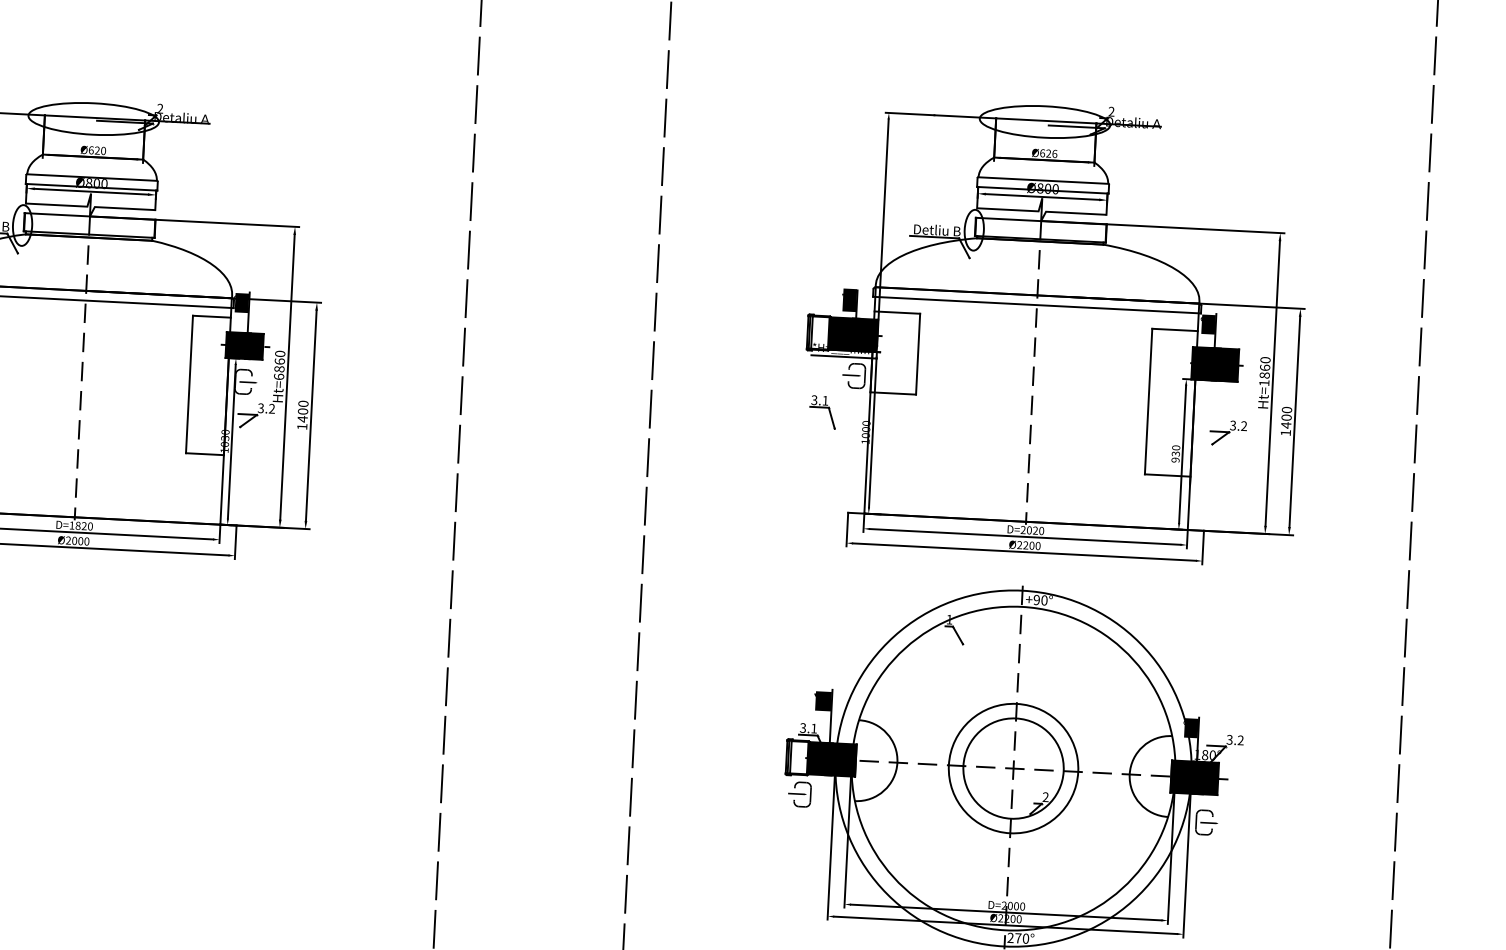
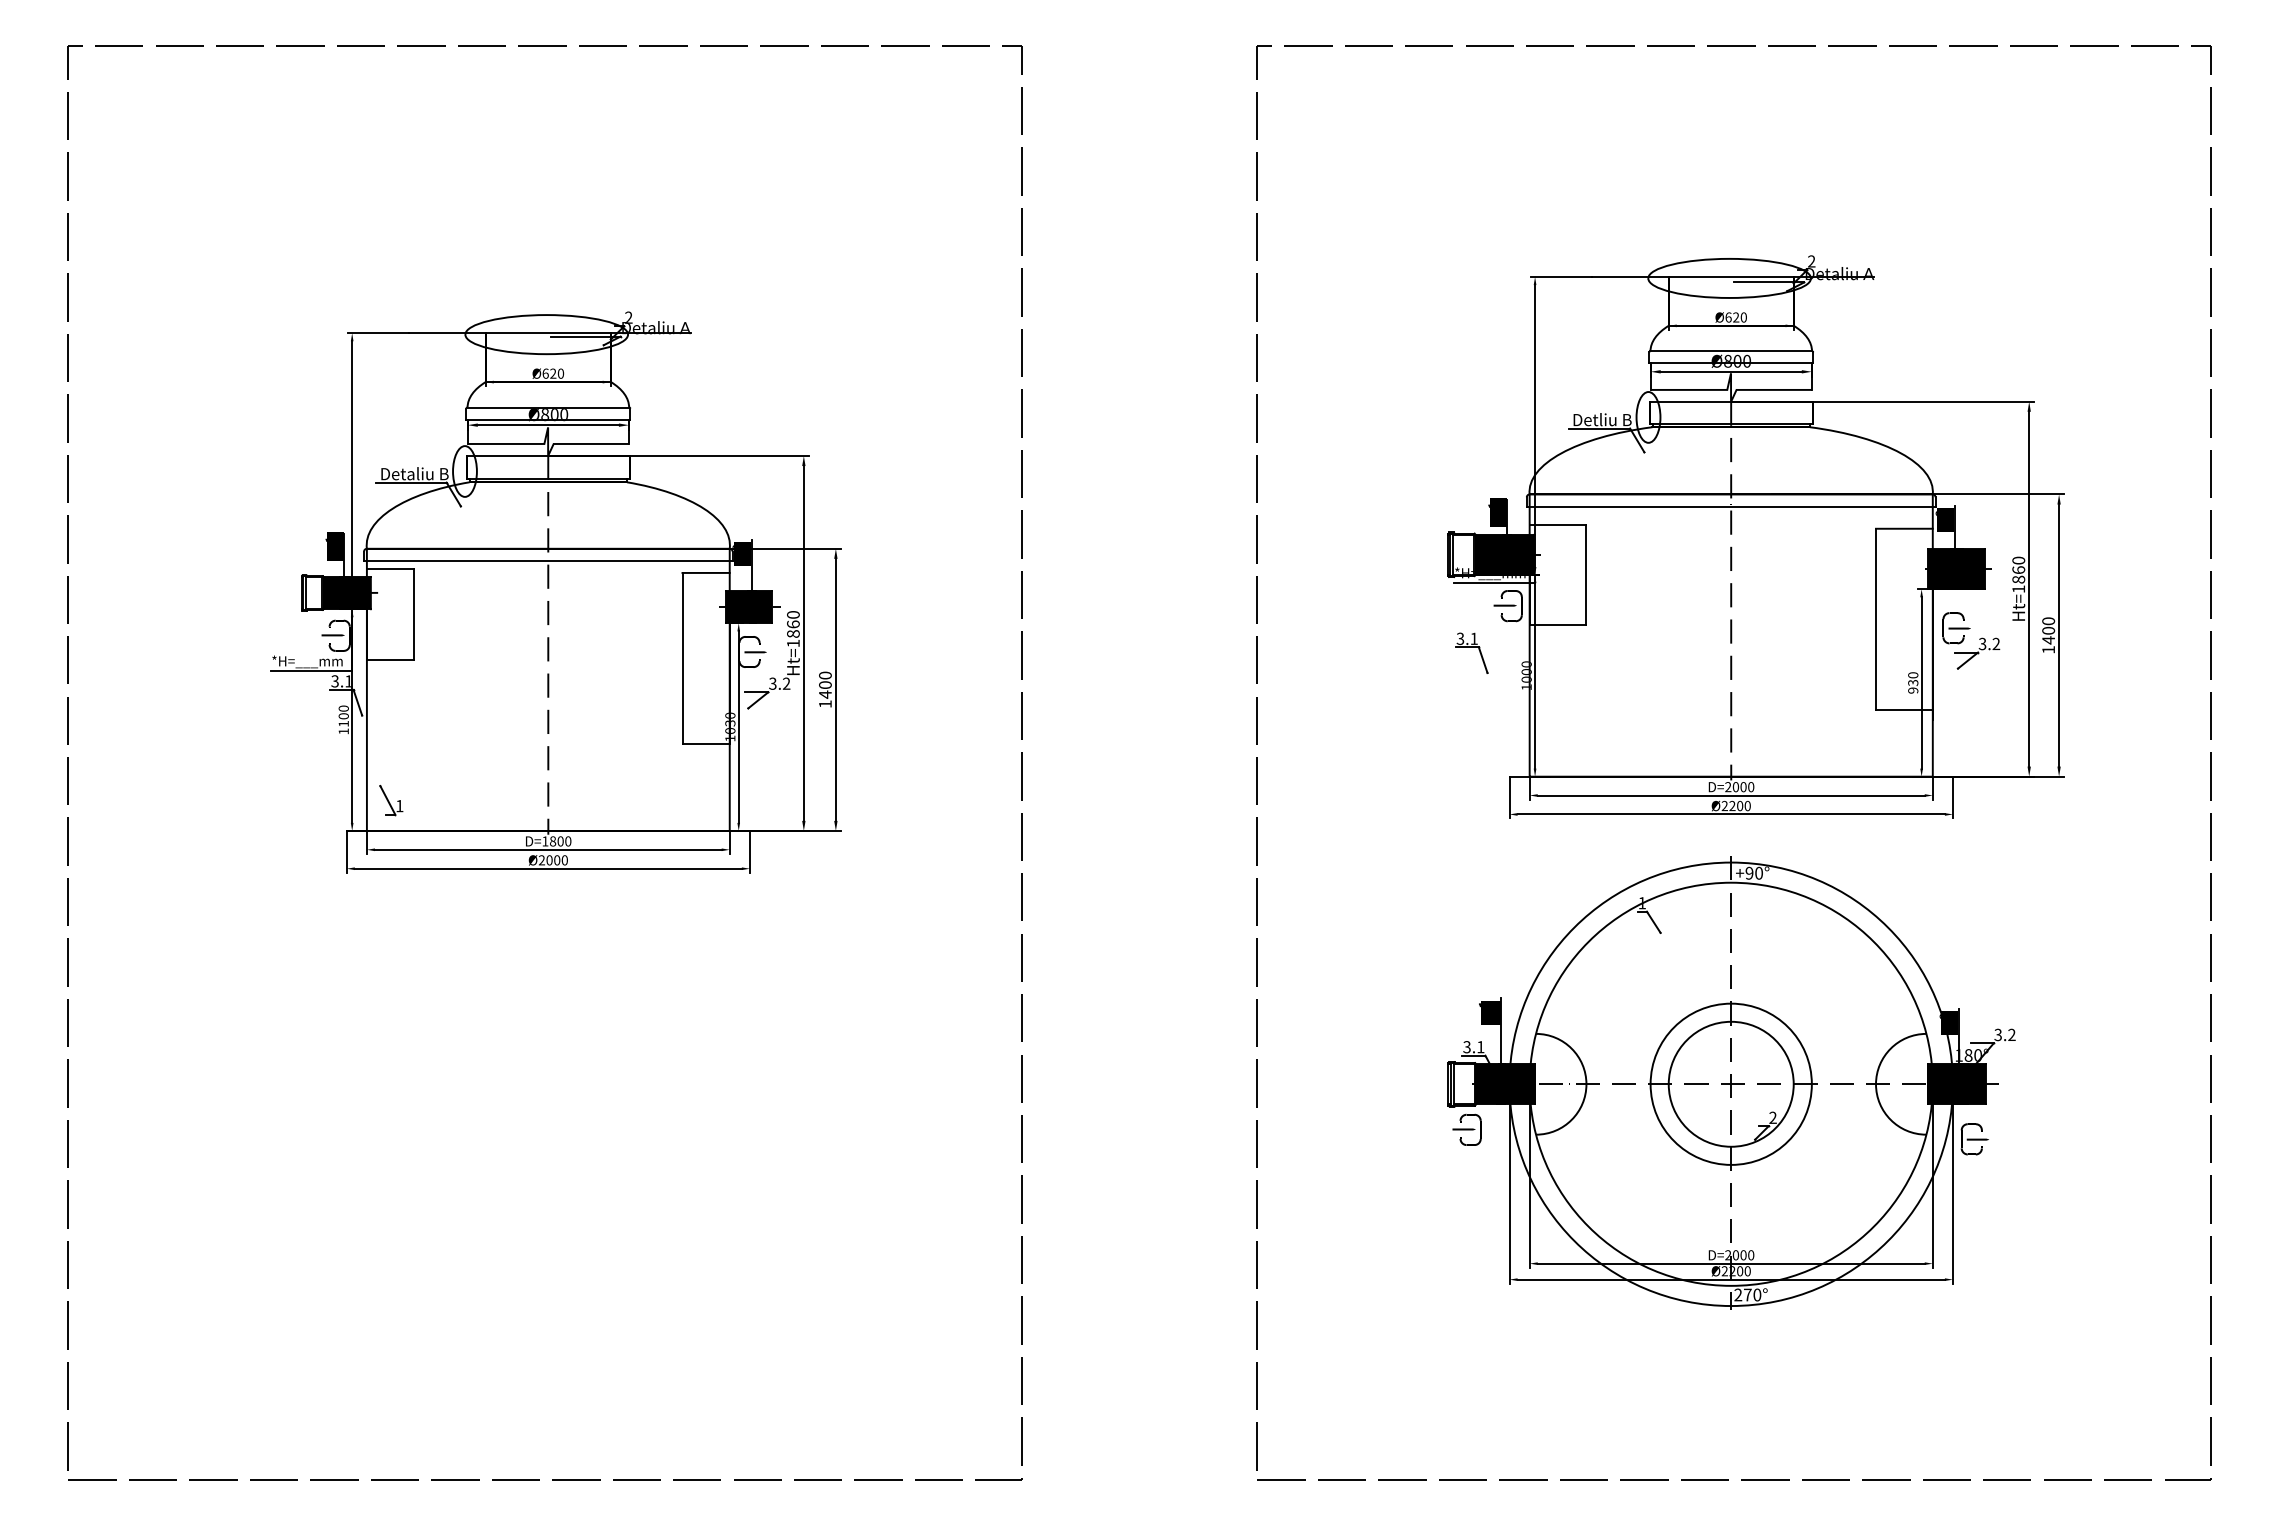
text: (1054, 153) -> (1743, 317), Ø626 -> Ø620
text: (279, 376) -> (793, 643), Ht=6860 -> Ht=1860
part: (1212, 412) -> (1956, 628), added
text: (84, 526) -> (560, 841), D=1820 -> D=1800
text: (1035, 530) -> (1743, 787), D=2020 -> D=2000

